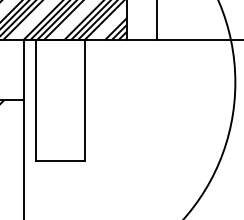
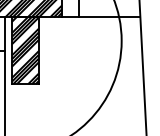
hatch: (58, 99) -> (24, 50), added

